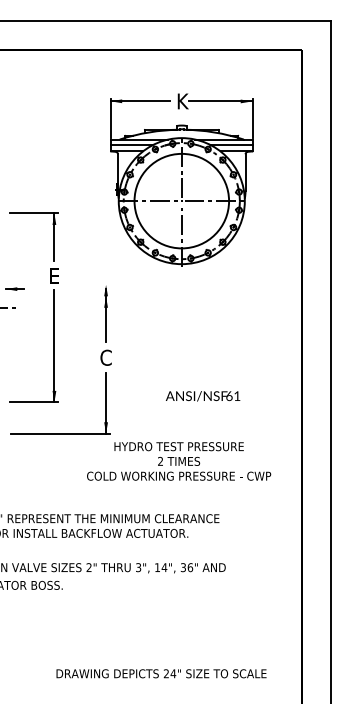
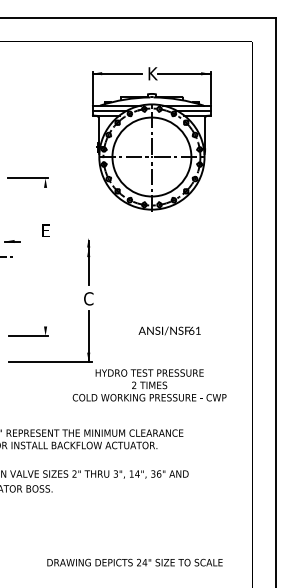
part: (181, 180) -> (151, 139), moved
line: (54, 237) -> (45, 198), removed
line: (54, 345) -> (45, 288), removed

